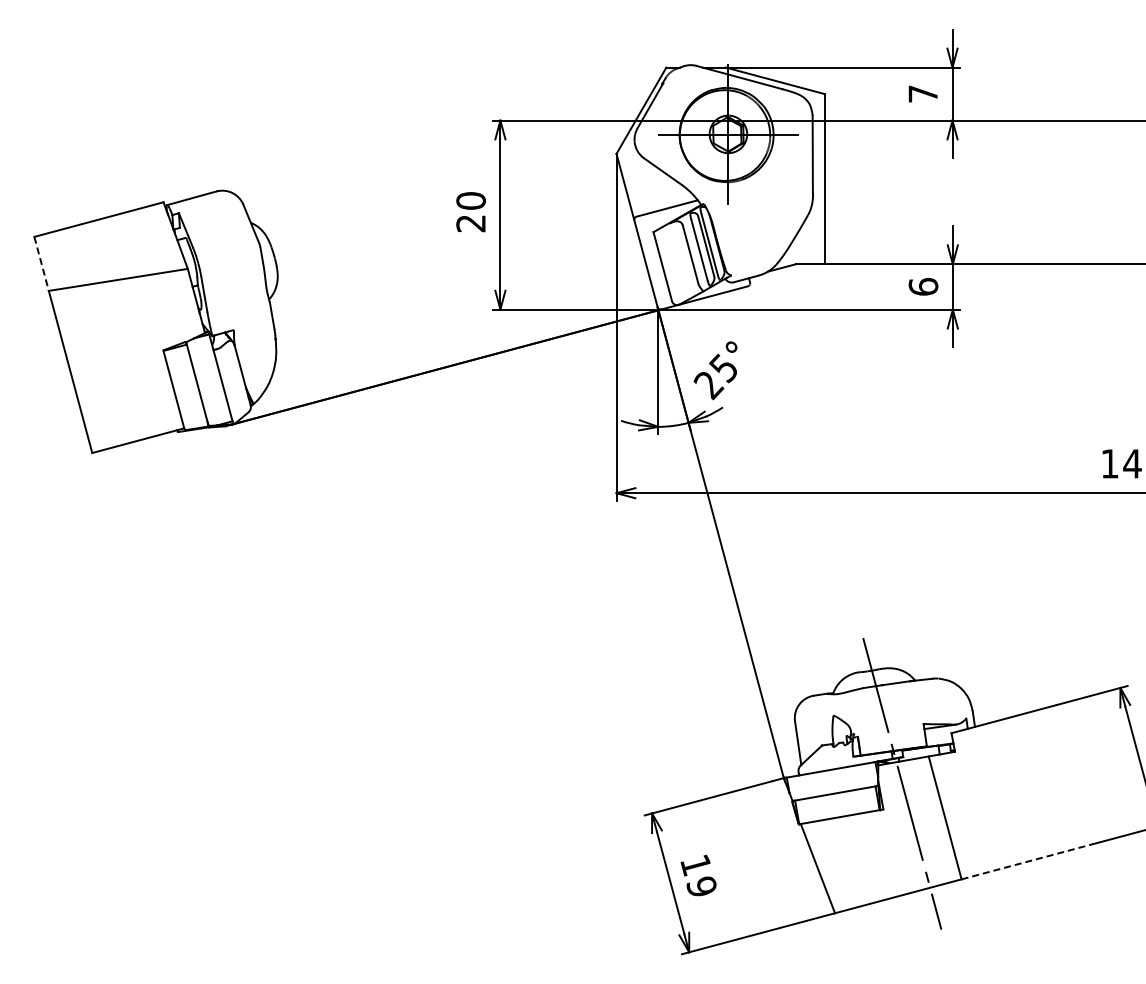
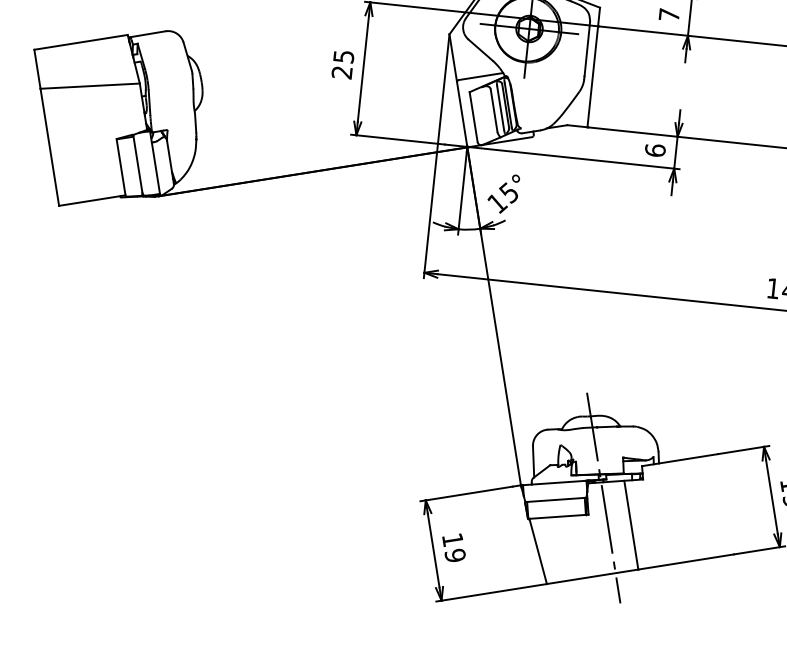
text: (470, 200) -> (343, 56), 20 -> 25
line: (41, 263) -> (37, 68), dashed -> solid
text: (708, 386) -> (496, 204), 25° -> 15°
line: (1027, 861) -> (685, 561), dashed -> solid

